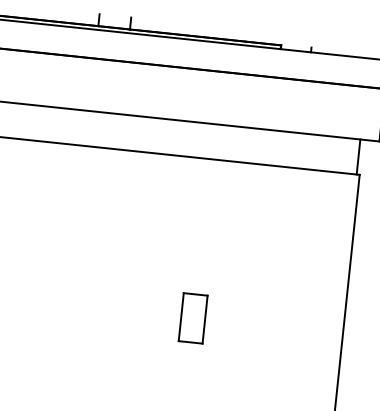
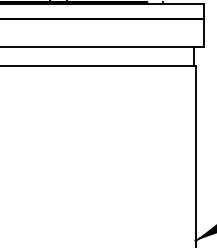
part: (192, 318) -> (115, 150), removed

